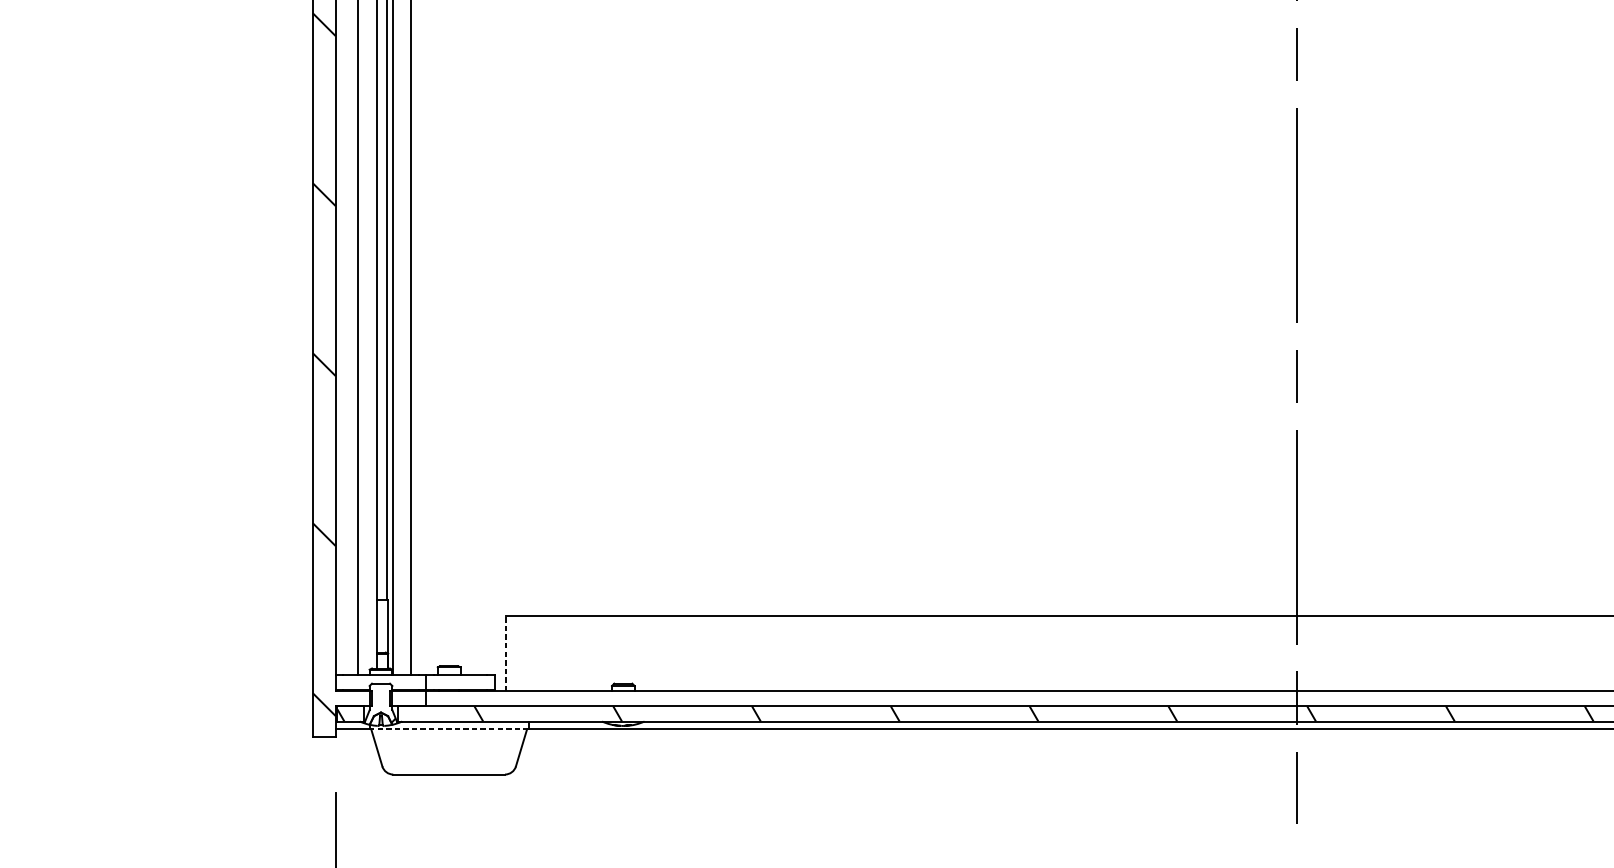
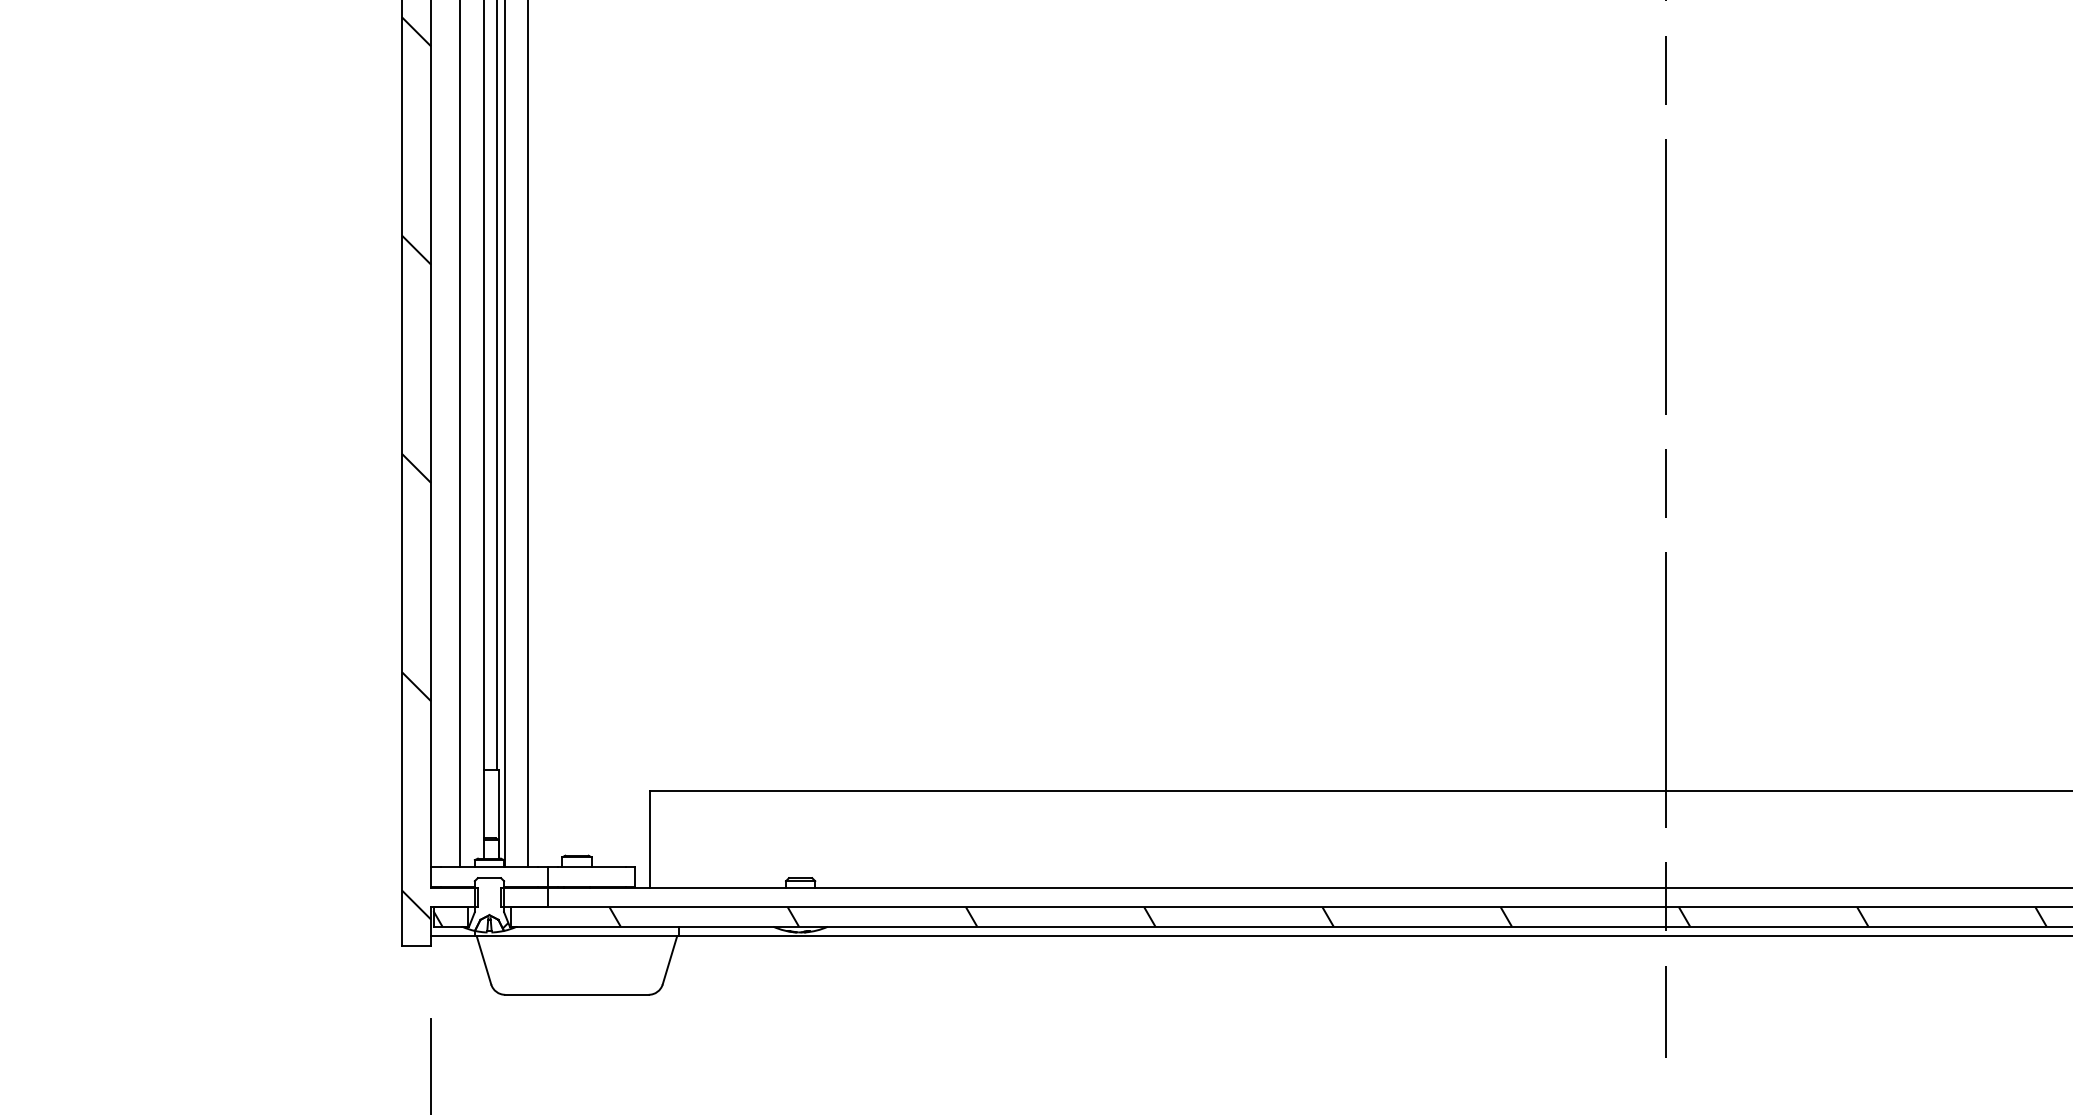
line: (505, 653) -> (649, 839), dashed -> solid
line: (448, 729) -> (576, 936), dashed -> solid

